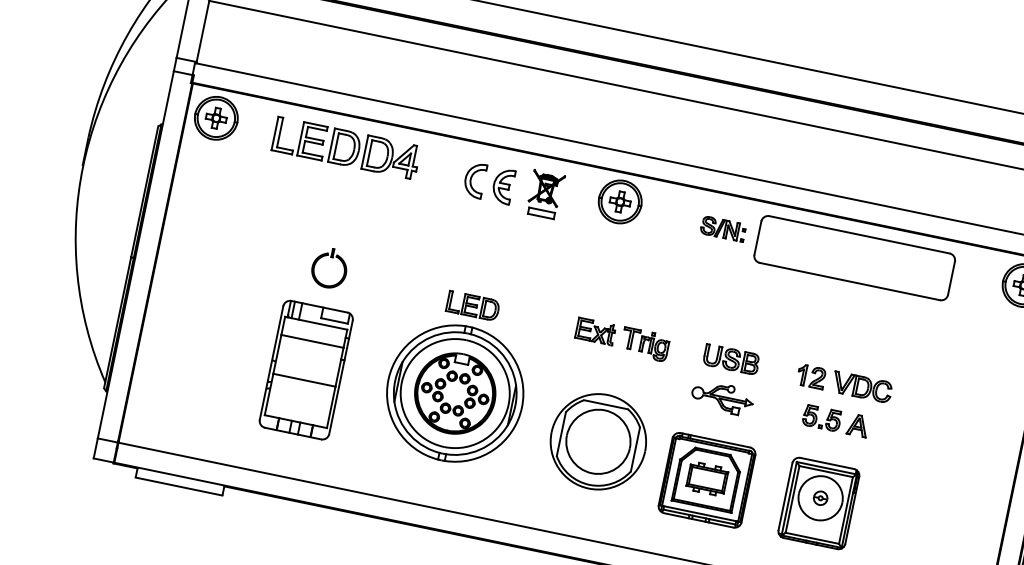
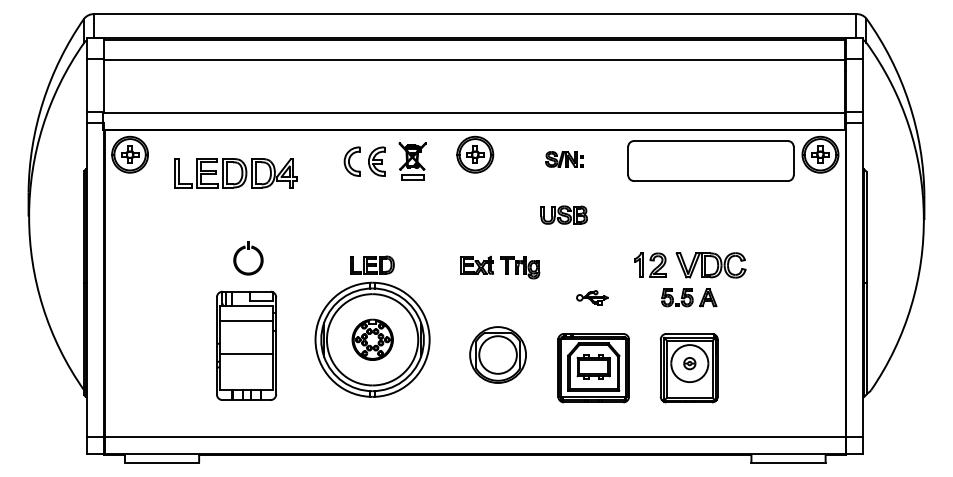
part: (346, 148) -> (235, 173), moved
part: (854, 257) -> (710, 160), moved
part: (730, 358) -> (563, 214), moved
part: (844, 383) -> (689, 265), size x1.4
part: (455, 393) -> (372, 339), size x0.6
part: (722, 397) -> (592, 297), size x0.6
part: (597, 441) -> (497, 354), size x0.7

